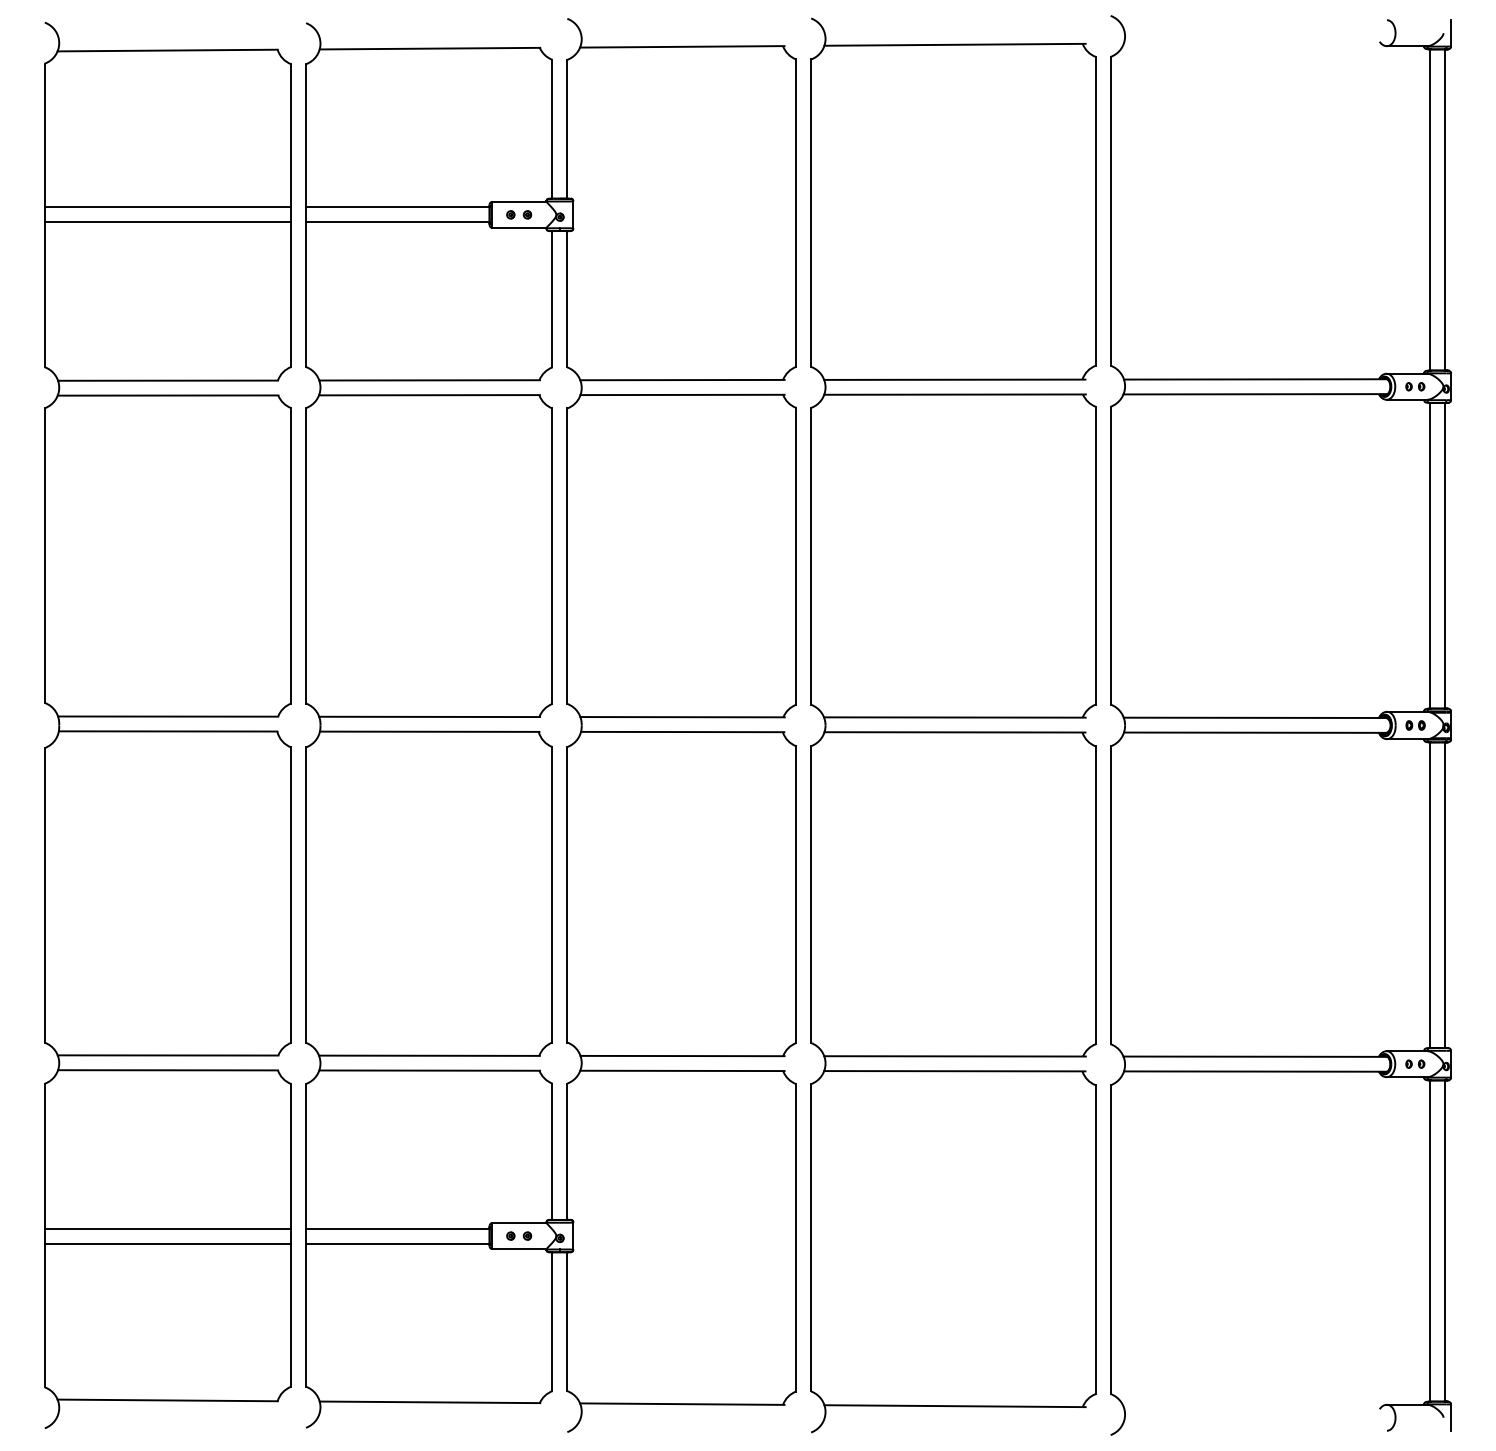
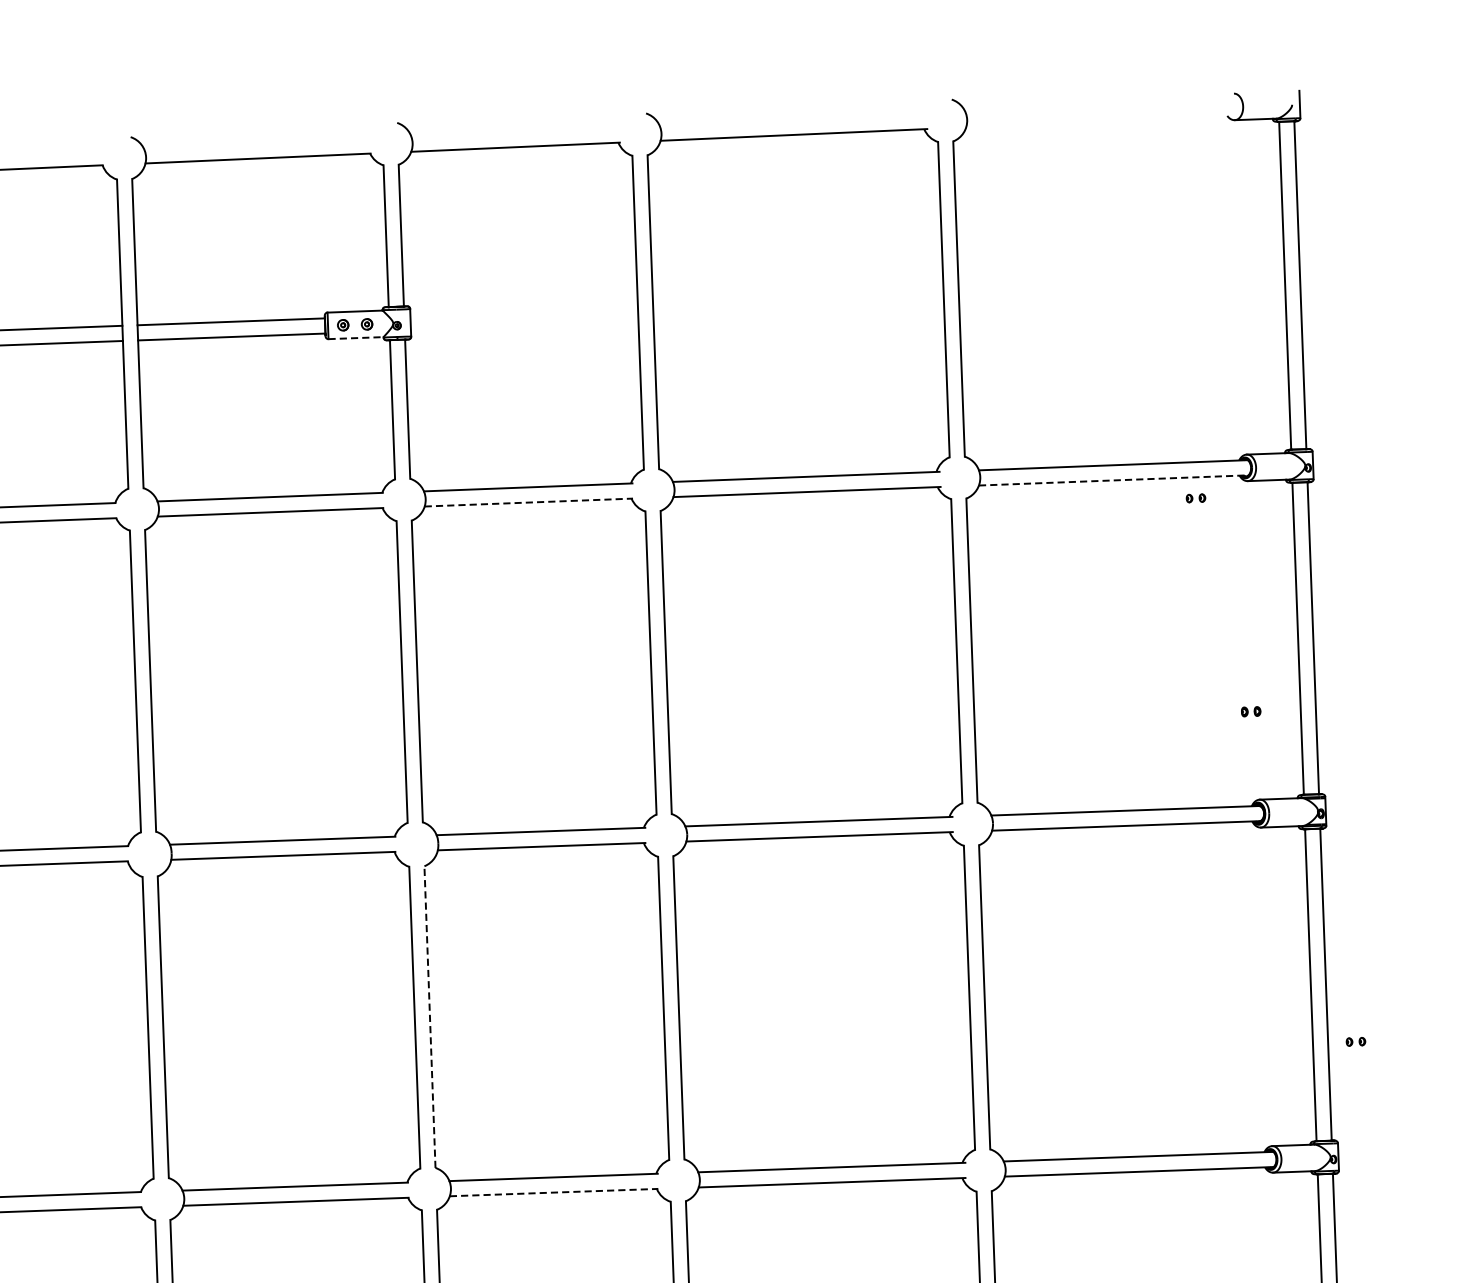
part: (519, 214) -> (355, 324), size x1.4
line: (519, 227) -> (356, 337), solid -> dashed
part: (1415, 386) -> (1196, 498), moved
line: (683, 394) -> (529, 502), solid -> dashed
line: (1255, 394) -> (1113, 480), solid -> dashed
part: (1415, 725) -> (1250, 711), moved
line: (567, 894) -> (430, 1016), solid -> dashed
part: (1415, 1063) -> (1356, 1041), moved
line: (682, 1070) -> (554, 1192), solid -> dashed

